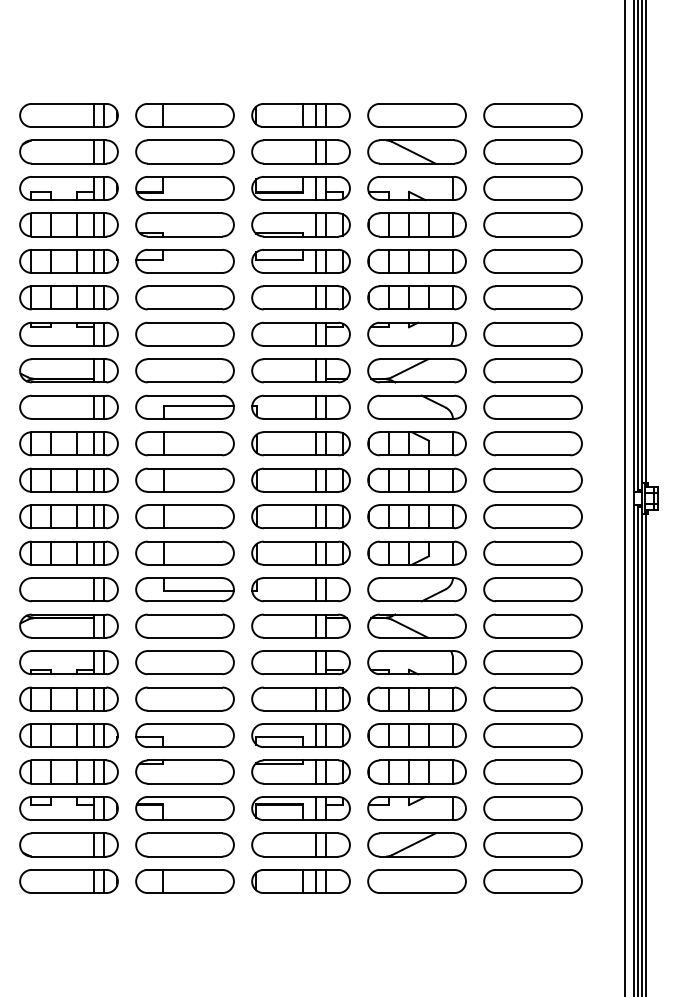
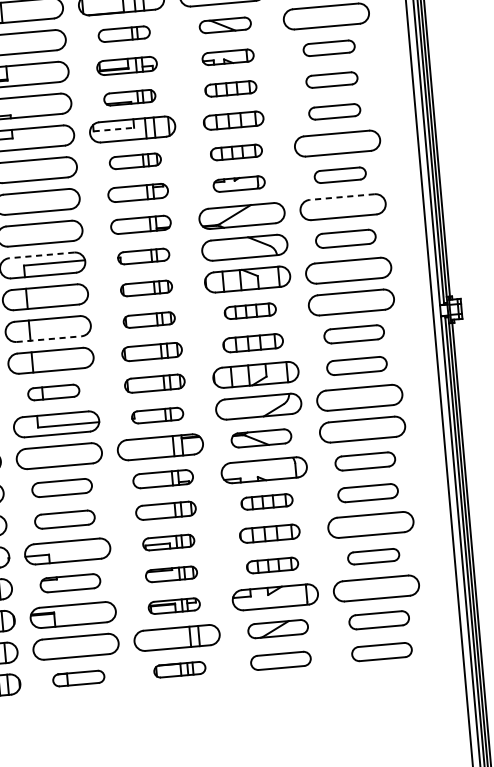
part: (300, 151) -> (123, 33), size x0.6
part: (416, 151) -> (224, 24), size x0.6
part: (300, 188) -> (126, 66), size x0.7
part: (416, 188) -> (227, 57), size x0.6
part: (532, 188) -> (328, 48), size x0.6
part: (300, 224) -> (129, 97), size x0.6
part: (416, 224) -> (230, 88), size x0.6
part: (532, 224) -> (331, 79), size x0.6
line: (280, 259) -> (114, 129), solid -> dashed
part: (416, 261) -> (233, 120), size x0.7
part: (532, 261) -> (334, 111), size x0.6
part: (300, 297) -> (134, 161), size x0.6
part: (416, 297) -> (235, 152), size x0.6
part: (300, 333) -> (137, 192), size x0.7
part: (416, 333) -> (238, 183), size x0.6
part: (532, 333) -> (339, 174), size x0.6
line: (532, 359) -> (341, 197), solid -> dashed
part: (300, 370) -> (140, 224), size x0.7
line: (184, 395) -> (41, 255), solid -> dashed
part: (300, 406) -> (143, 255), size x0.6
part: (532, 406) -> (345, 238), size x0.7
part: (300, 443) -> (146, 288), size x0.6
part: (300, 479) -> (148, 319), size x0.6
part: (416, 479) -> (249, 310), size x0.6
line: (185, 491) -> (49, 338), solid -> dashed
part: (300, 516) -> (151, 351), size x0.7
part: (416, 516) -> (252, 342), size x0.7
part: (532, 516) -> (353, 334), size x0.7
part: (184, 552) -> (53, 392), size x0.6
part: (300, 552) -> (154, 383), size x0.7
part: (532, 552) -> (356, 365), size x0.7
part: (300, 589) -> (157, 415), size x0.6
part: (416, 625) -> (260, 437), size x0.7
part: (184, 662) -> (61, 487), size x0.7
part: (300, 662) -> (162, 478), size x0.7
part: (532, 662) -> (364, 461), size x0.7
part: (184, 698) -> (64, 519), size x0.7
part: (300, 698) -> (165, 510), size x0.7
part: (416, 698) -> (266, 501), size x0.6
part: (532, 698) -> (367, 492), size x0.7
part: (300, 735) -> (168, 542), size x0.6
part: (416, 735) -> (269, 533), size x0.7
part: (184, 771) -> (69, 582), size x0.7
part: (300, 771) -> (171, 573), size x0.6
part: (416, 771) -> (272, 565), size x0.6
part: (532, 771) -> (373, 556), size x0.6
part: (300, 808) -> (173, 606), size x0.6
part: (416, 844) -> (277, 628), size x0.7
part: (532, 844) -> (378, 619), size x0.7
part: (184, 881) -> (78, 678), size x0.6
part: (300, 881) -> (179, 669), size x0.6
part: (416, 881) -> (280, 660), size x0.7
part: (532, 881) -> (381, 652), size x0.7

